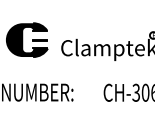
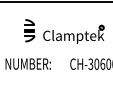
fill: (27, 39) -> (21, 30), removed

